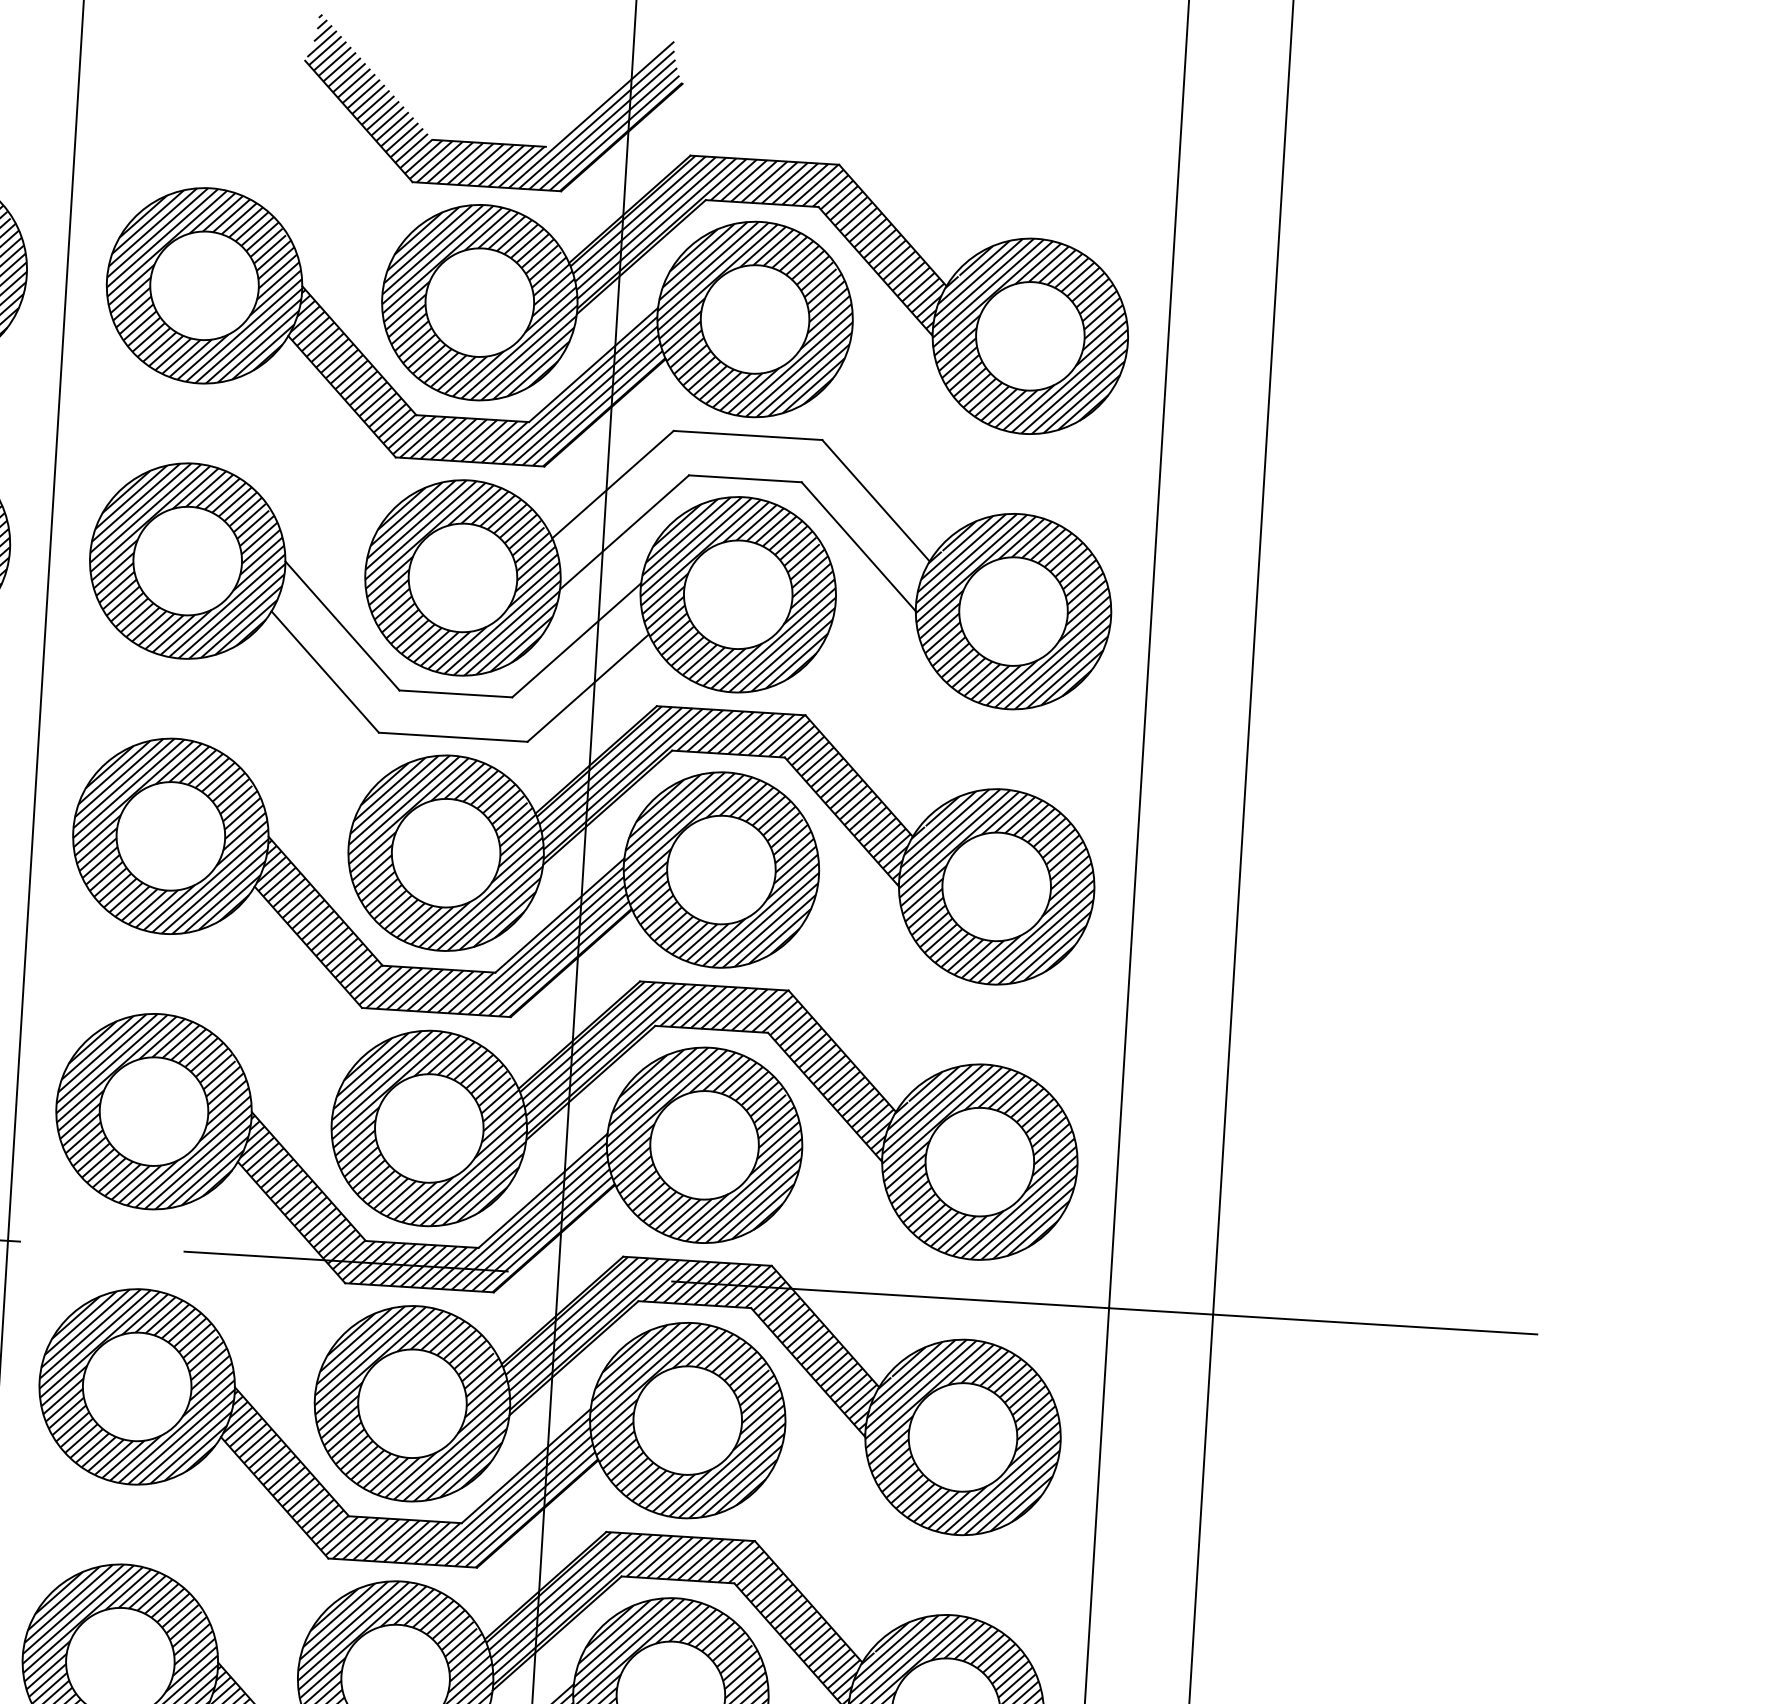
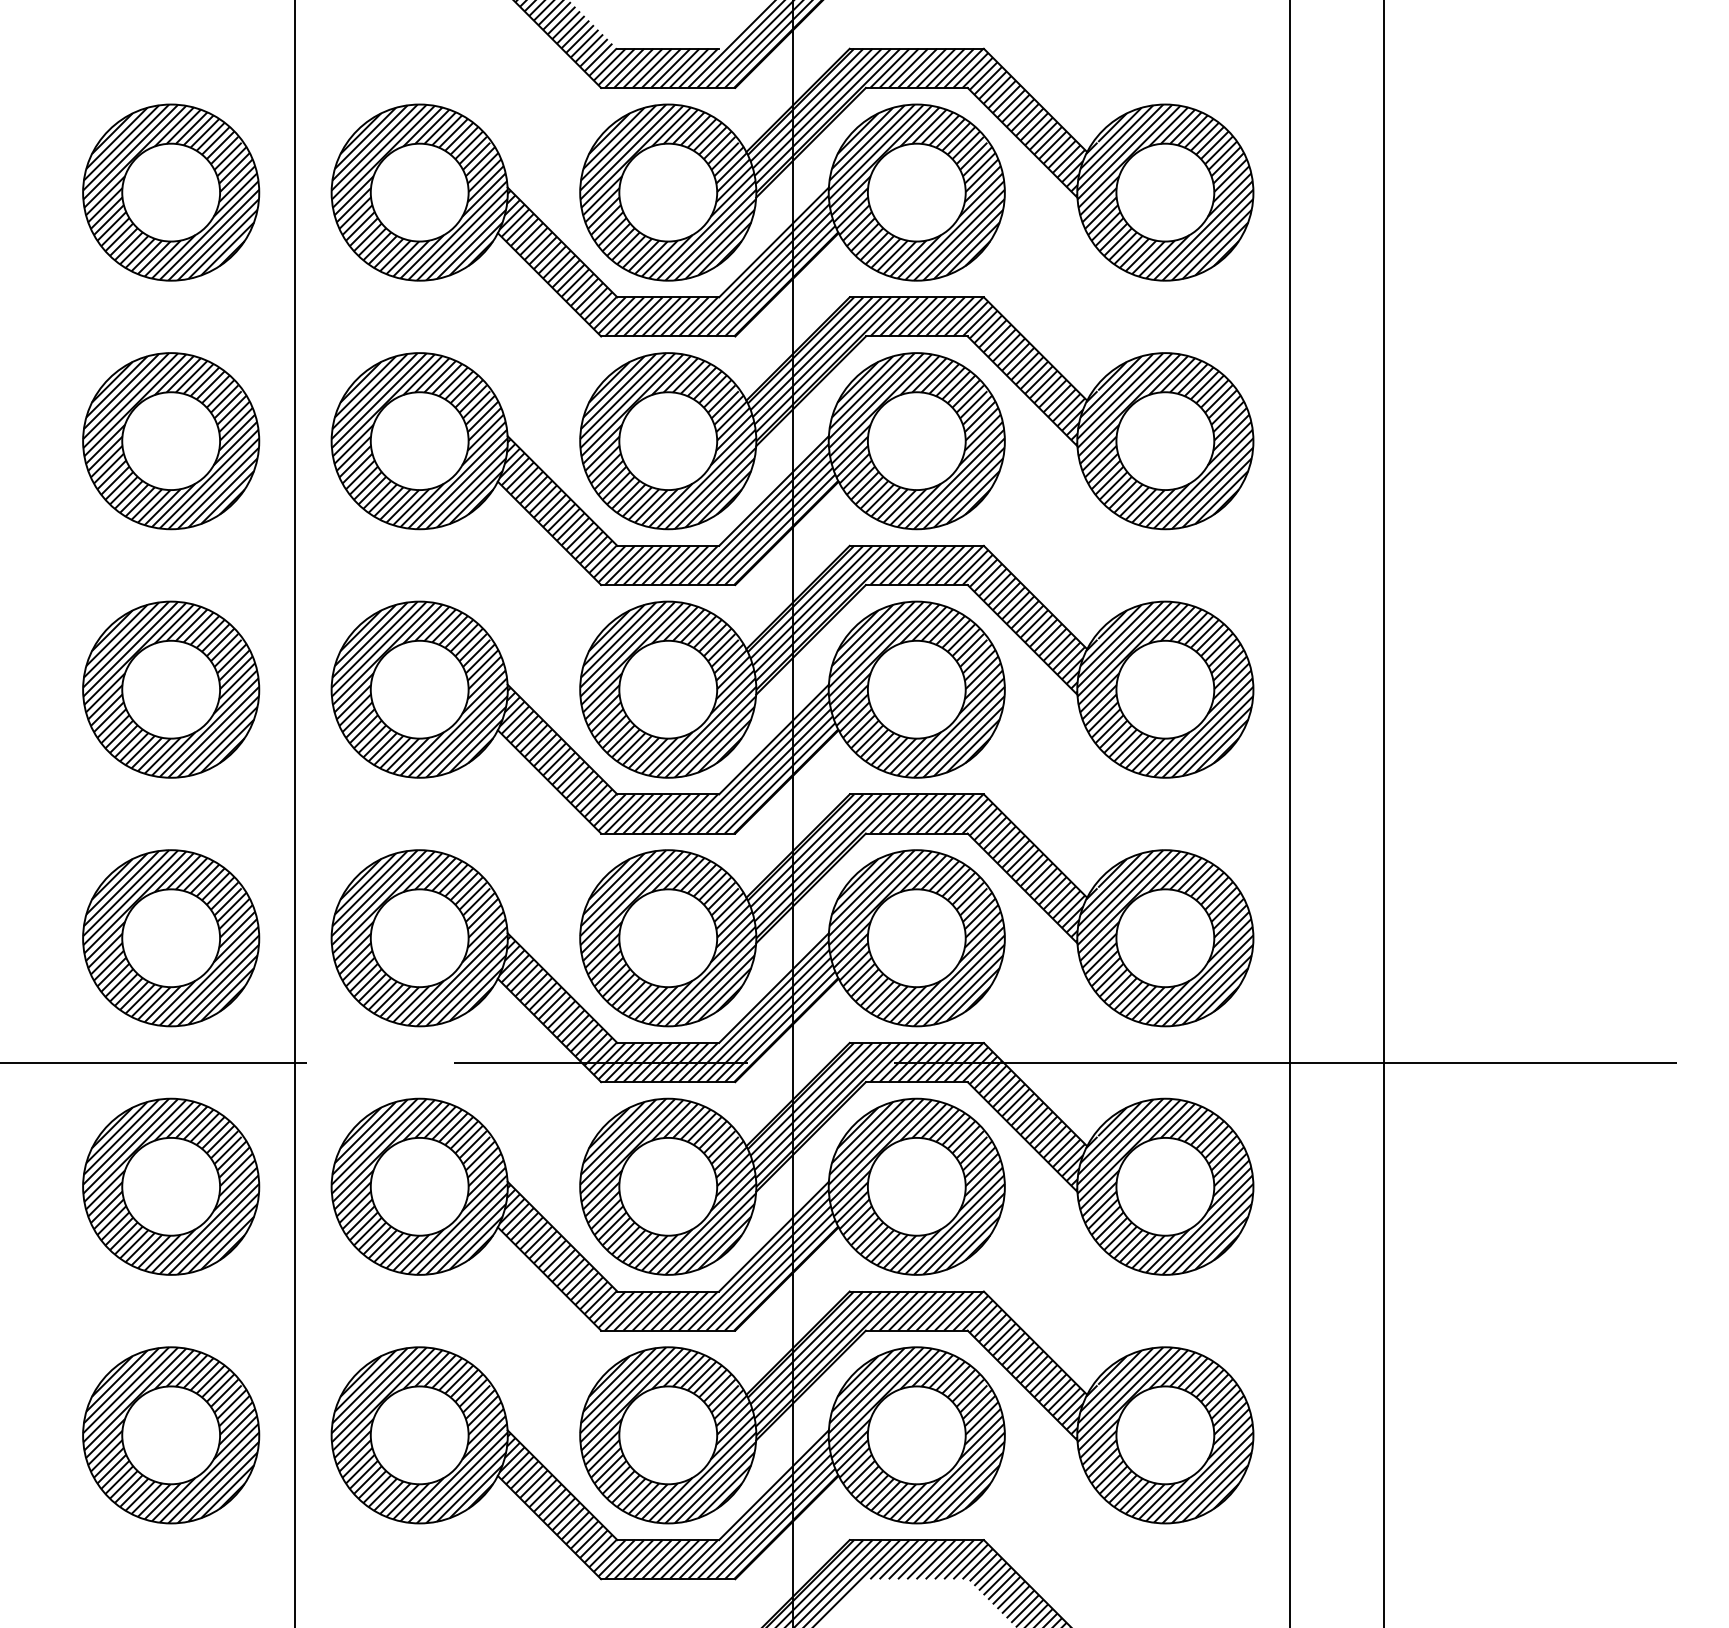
hatch: (742, 516) -> (916, 370), added
hatch: (458, 656) -> (668, 512), added

